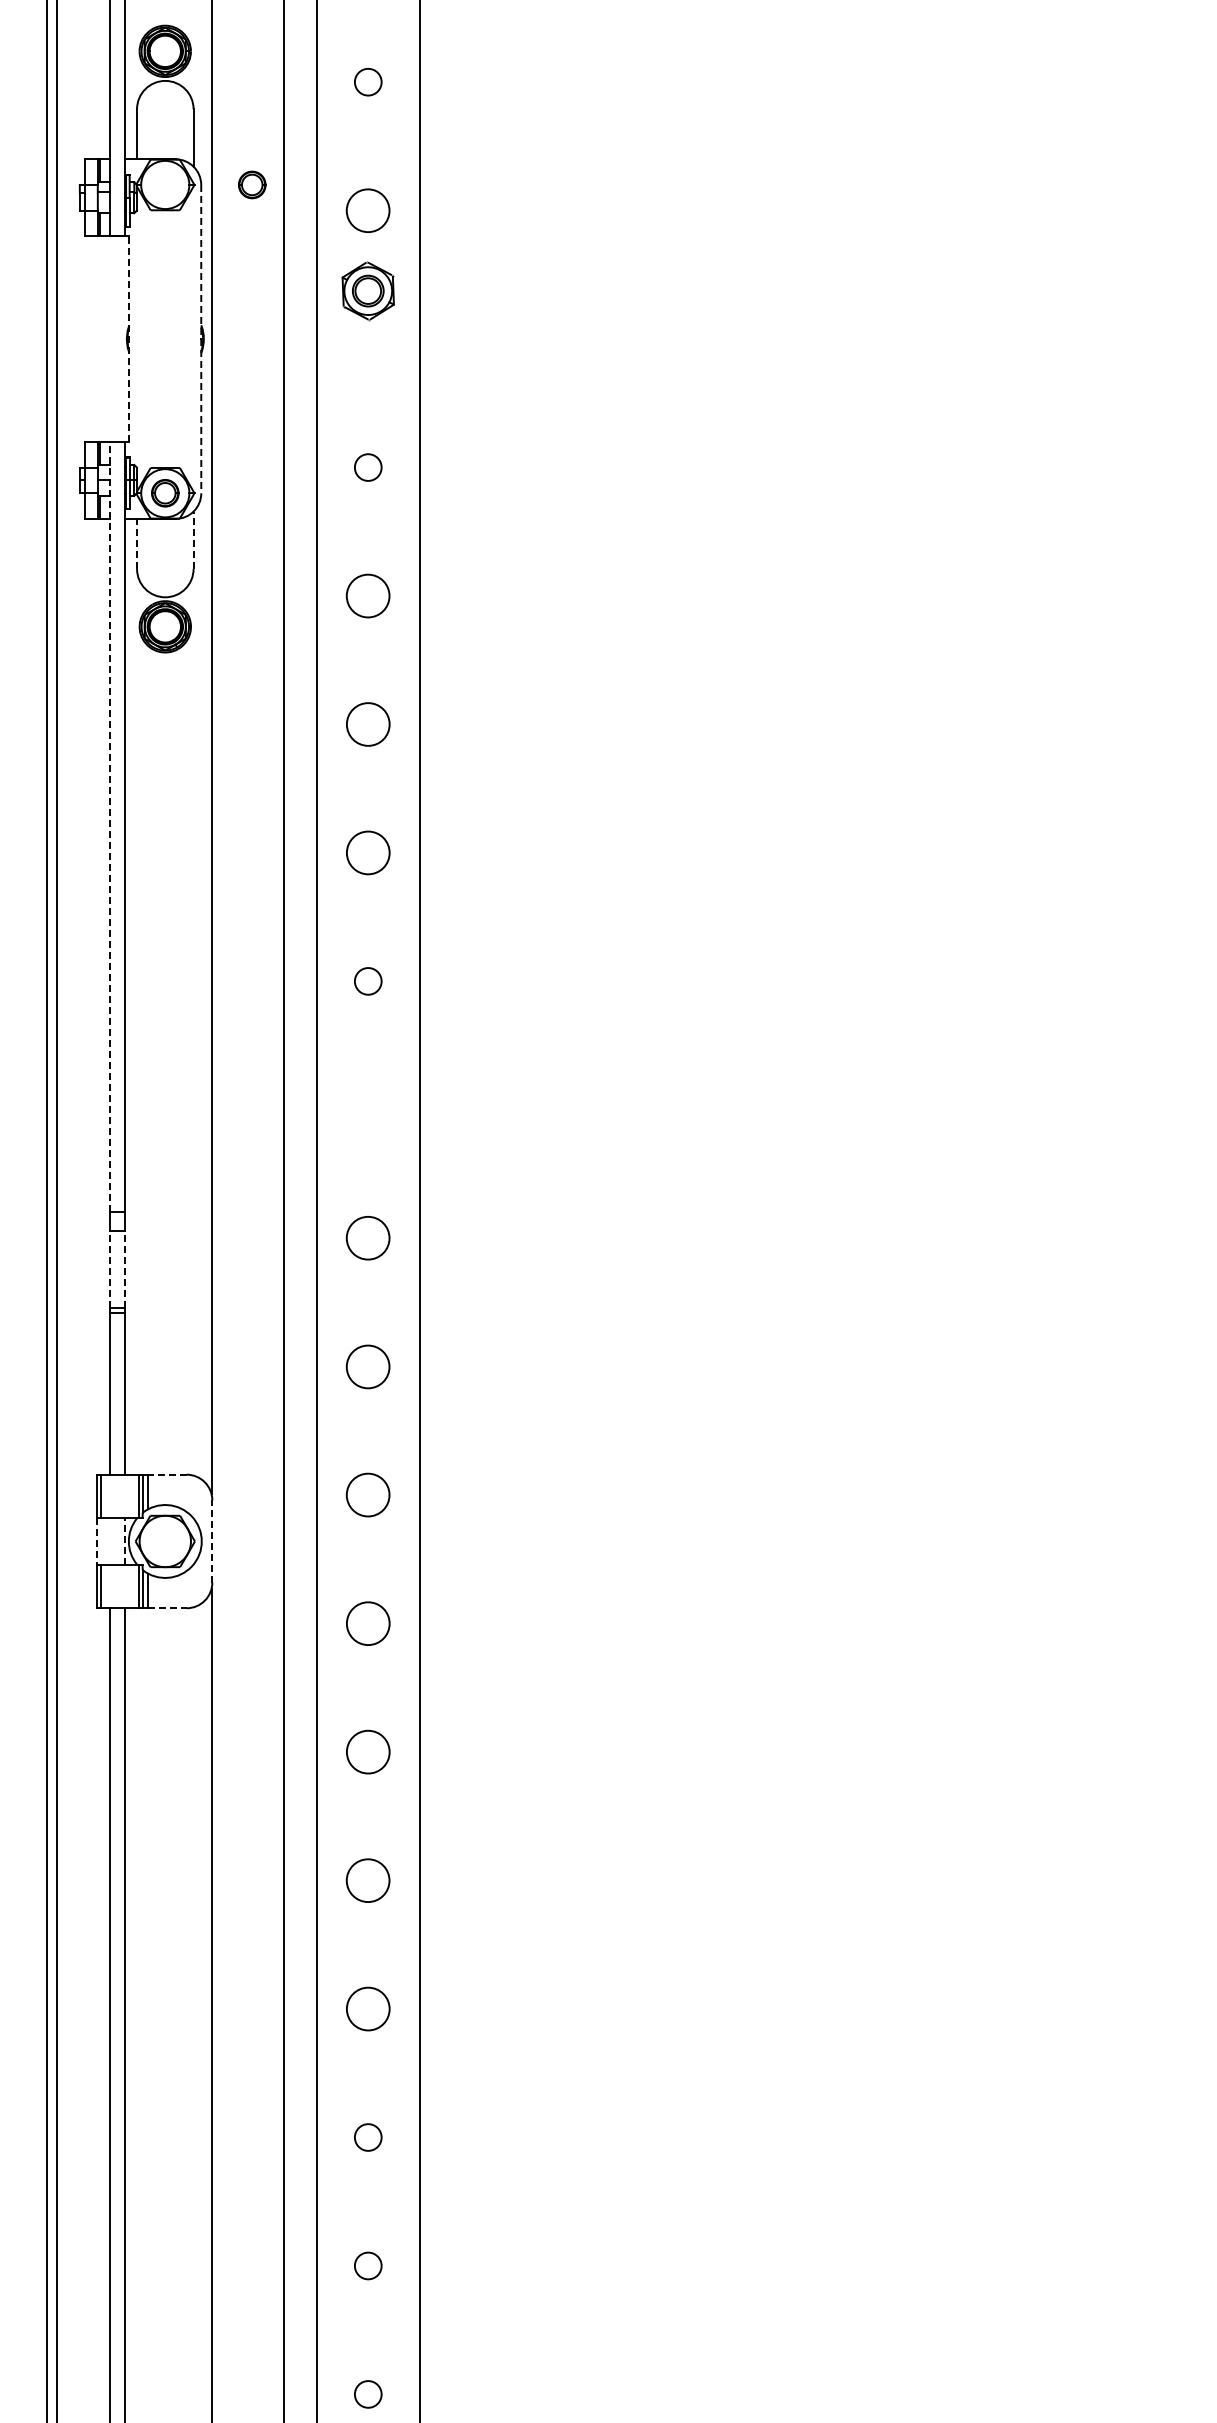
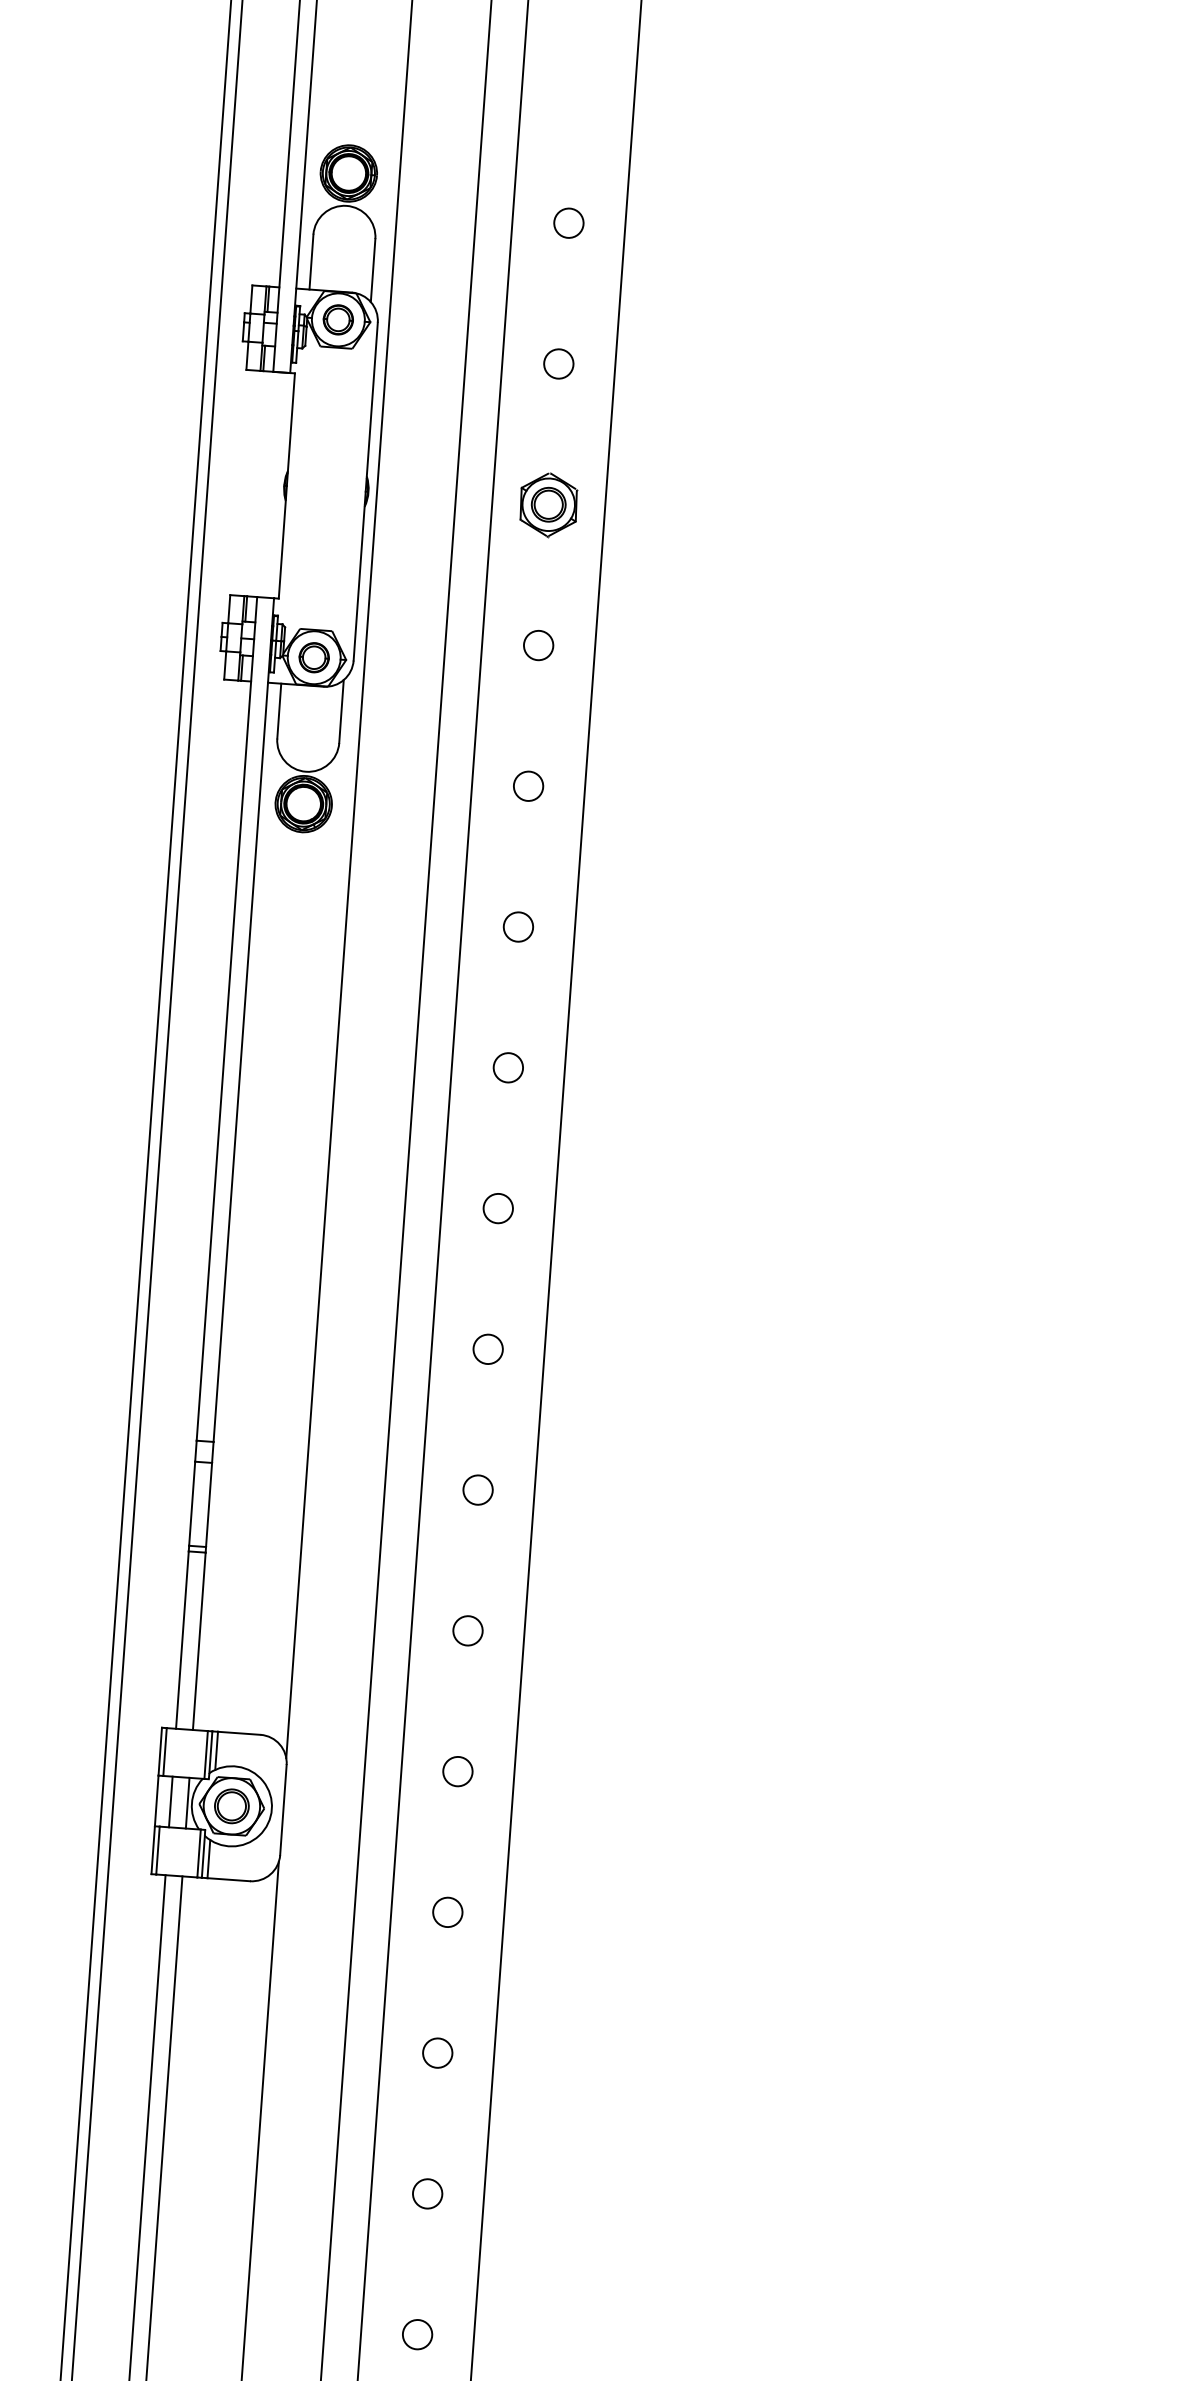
part: (252, 184) -> (338, 319), moved
circle: (368, 210) -> (559, 363), size x0.62
part: (367, 291) -> (547, 505), moved
line: (129, 339) -> (287, 486), dashed -> solid
line: (201, 339) -> (365, 492), dashed -> solid
line: (193, 540) -> (341, 711), dashed -> solid
line: (137, 543) -> (279, 710), dashed -> solid
circle: (368, 595) -> (528, 785), size x0.62
circle: (367, 724) -> (517, 927), size x0.62
line: (109, 826) -> (226, 1018), dashed -> solid
circle: (367, 852) -> (507, 1067), size x0.62
circle: (368, 1109) -> (488, 1348), added
circle: (368, 1238) -> (478, 1490), size x0.62
line: (109, 1268) -> (192, 1502), dashed -> solid
line: (124, 1268) -> (208, 1504), dashed -> solid
circle: (368, 1366) -> (468, 1630), size x0.62
line: (166, 1474) -> (238, 1733), dashed -> solid
circle: (368, 1495) -> (458, 1771), size x0.62
line: (124, 1540) -> (187, 1802), dashed -> solid
line: (212, 1540) -> (283, 1808), dashed -> solid
line: (96, 1541) -> (156, 1800), dashed -> solid
line: (109, 1541) -> (170, 1801), added
part: (165, 1541) -> (232, 1806), added
line: (167, 1608) -> (229, 1879), dashed -> solid
circle: (367, 1623) -> (447, 1912), size x0.62
circle: (367, 1751) -> (436, 2052), size x0.62
circle: (368, 1880) -> (427, 2193), size x0.62
circle: (367, 2008) -> (416, 2333), size x0.62

